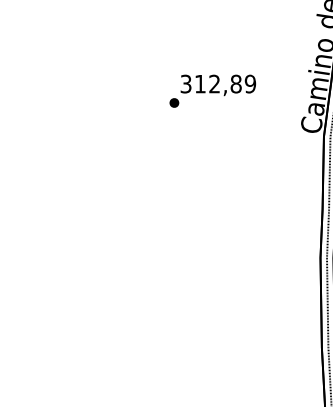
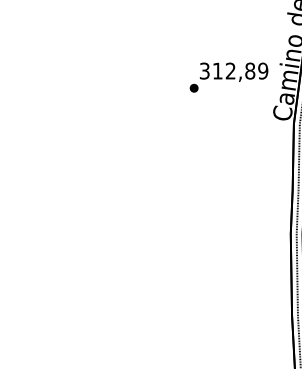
text: (212, 91) -> (228, 77), moved

